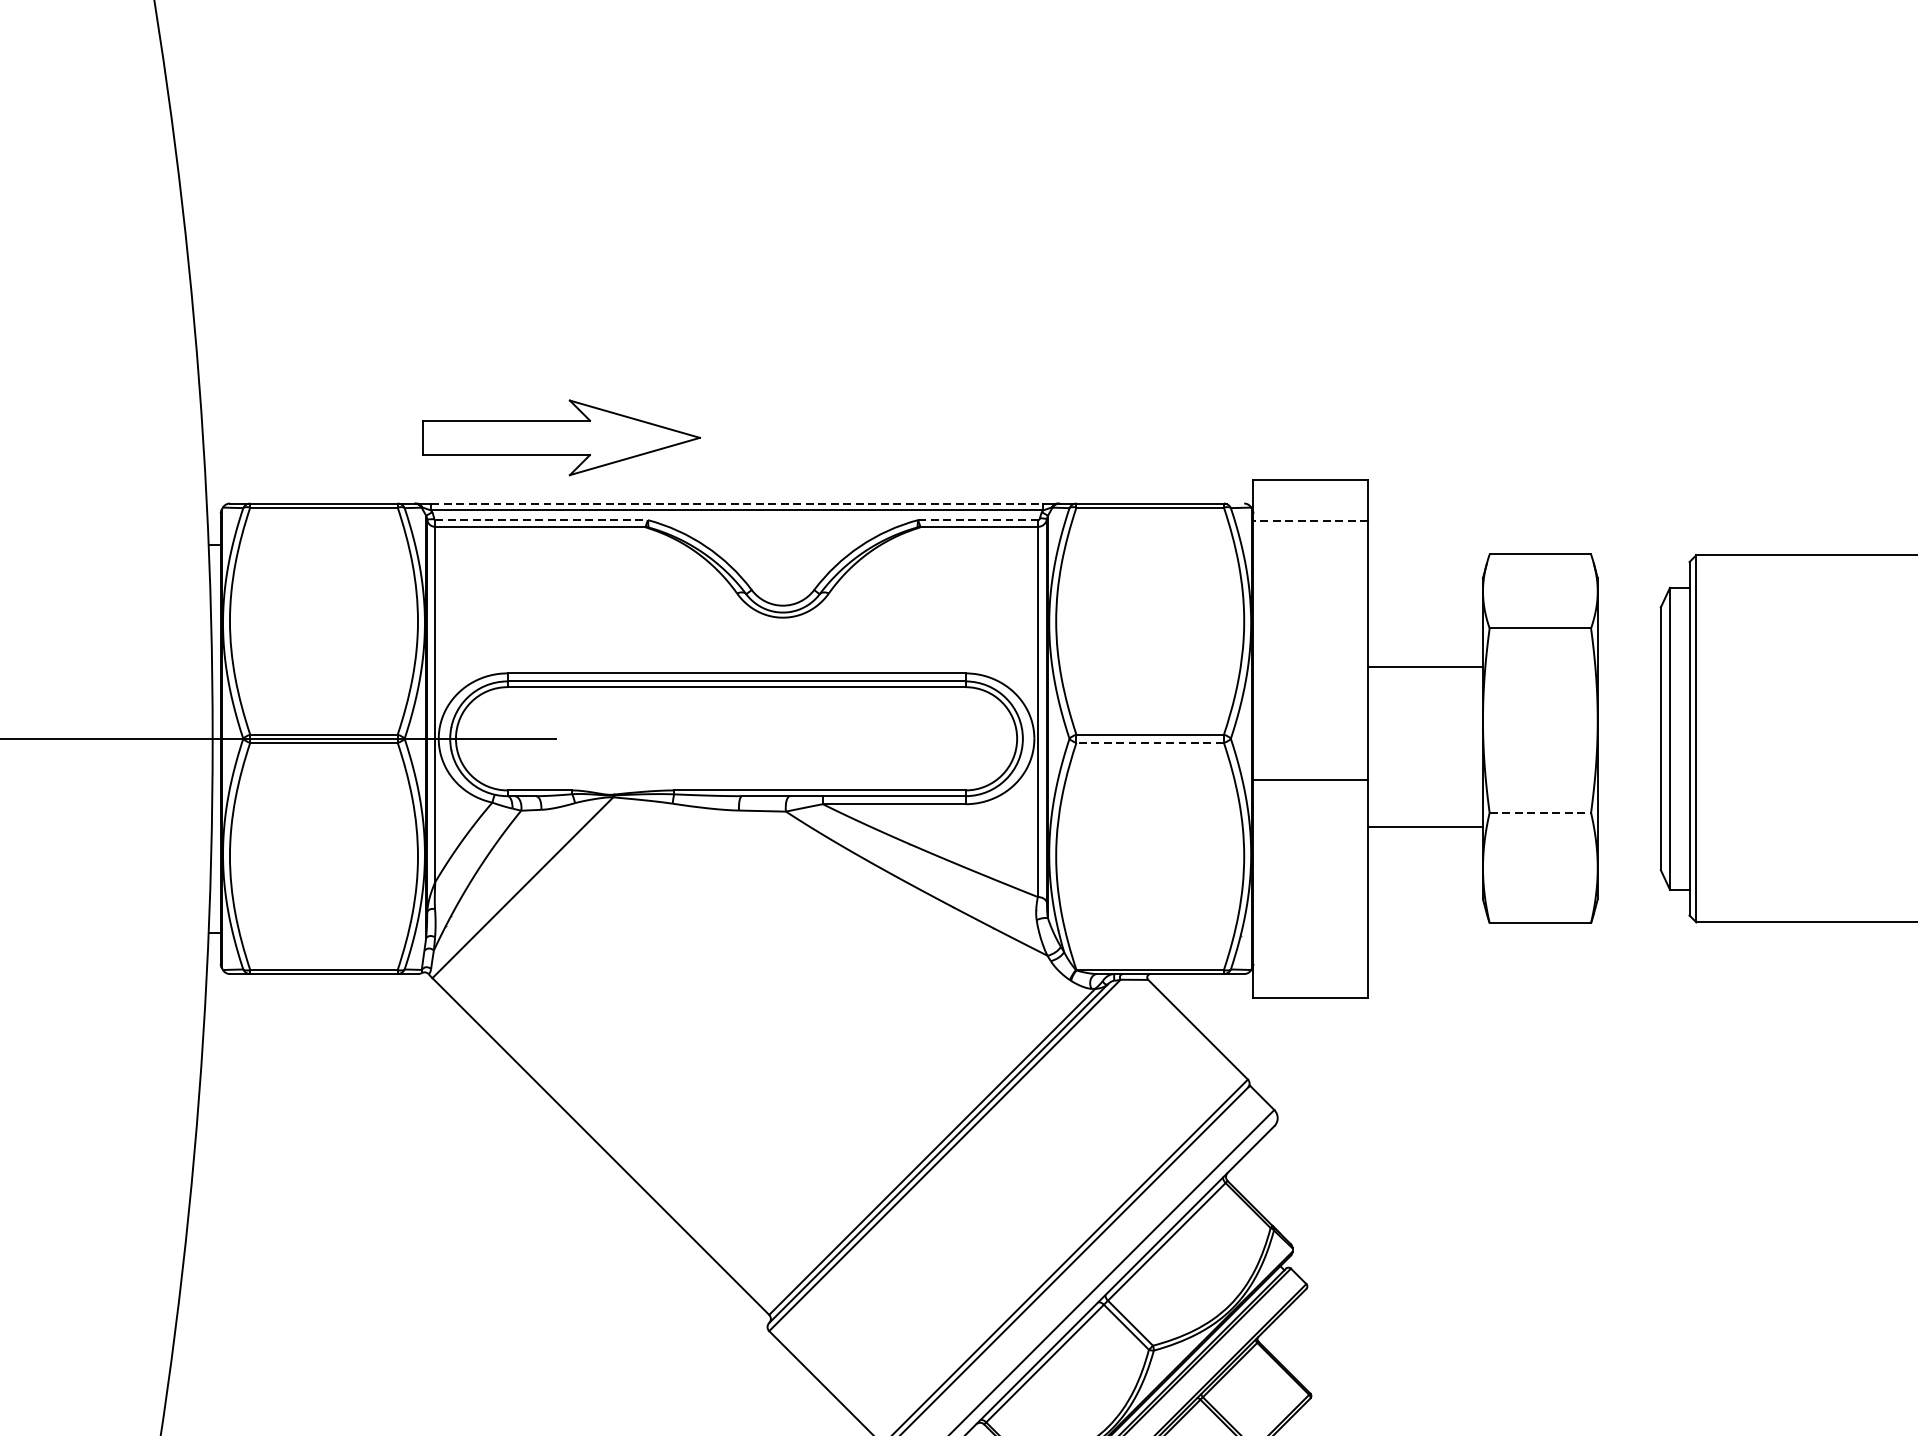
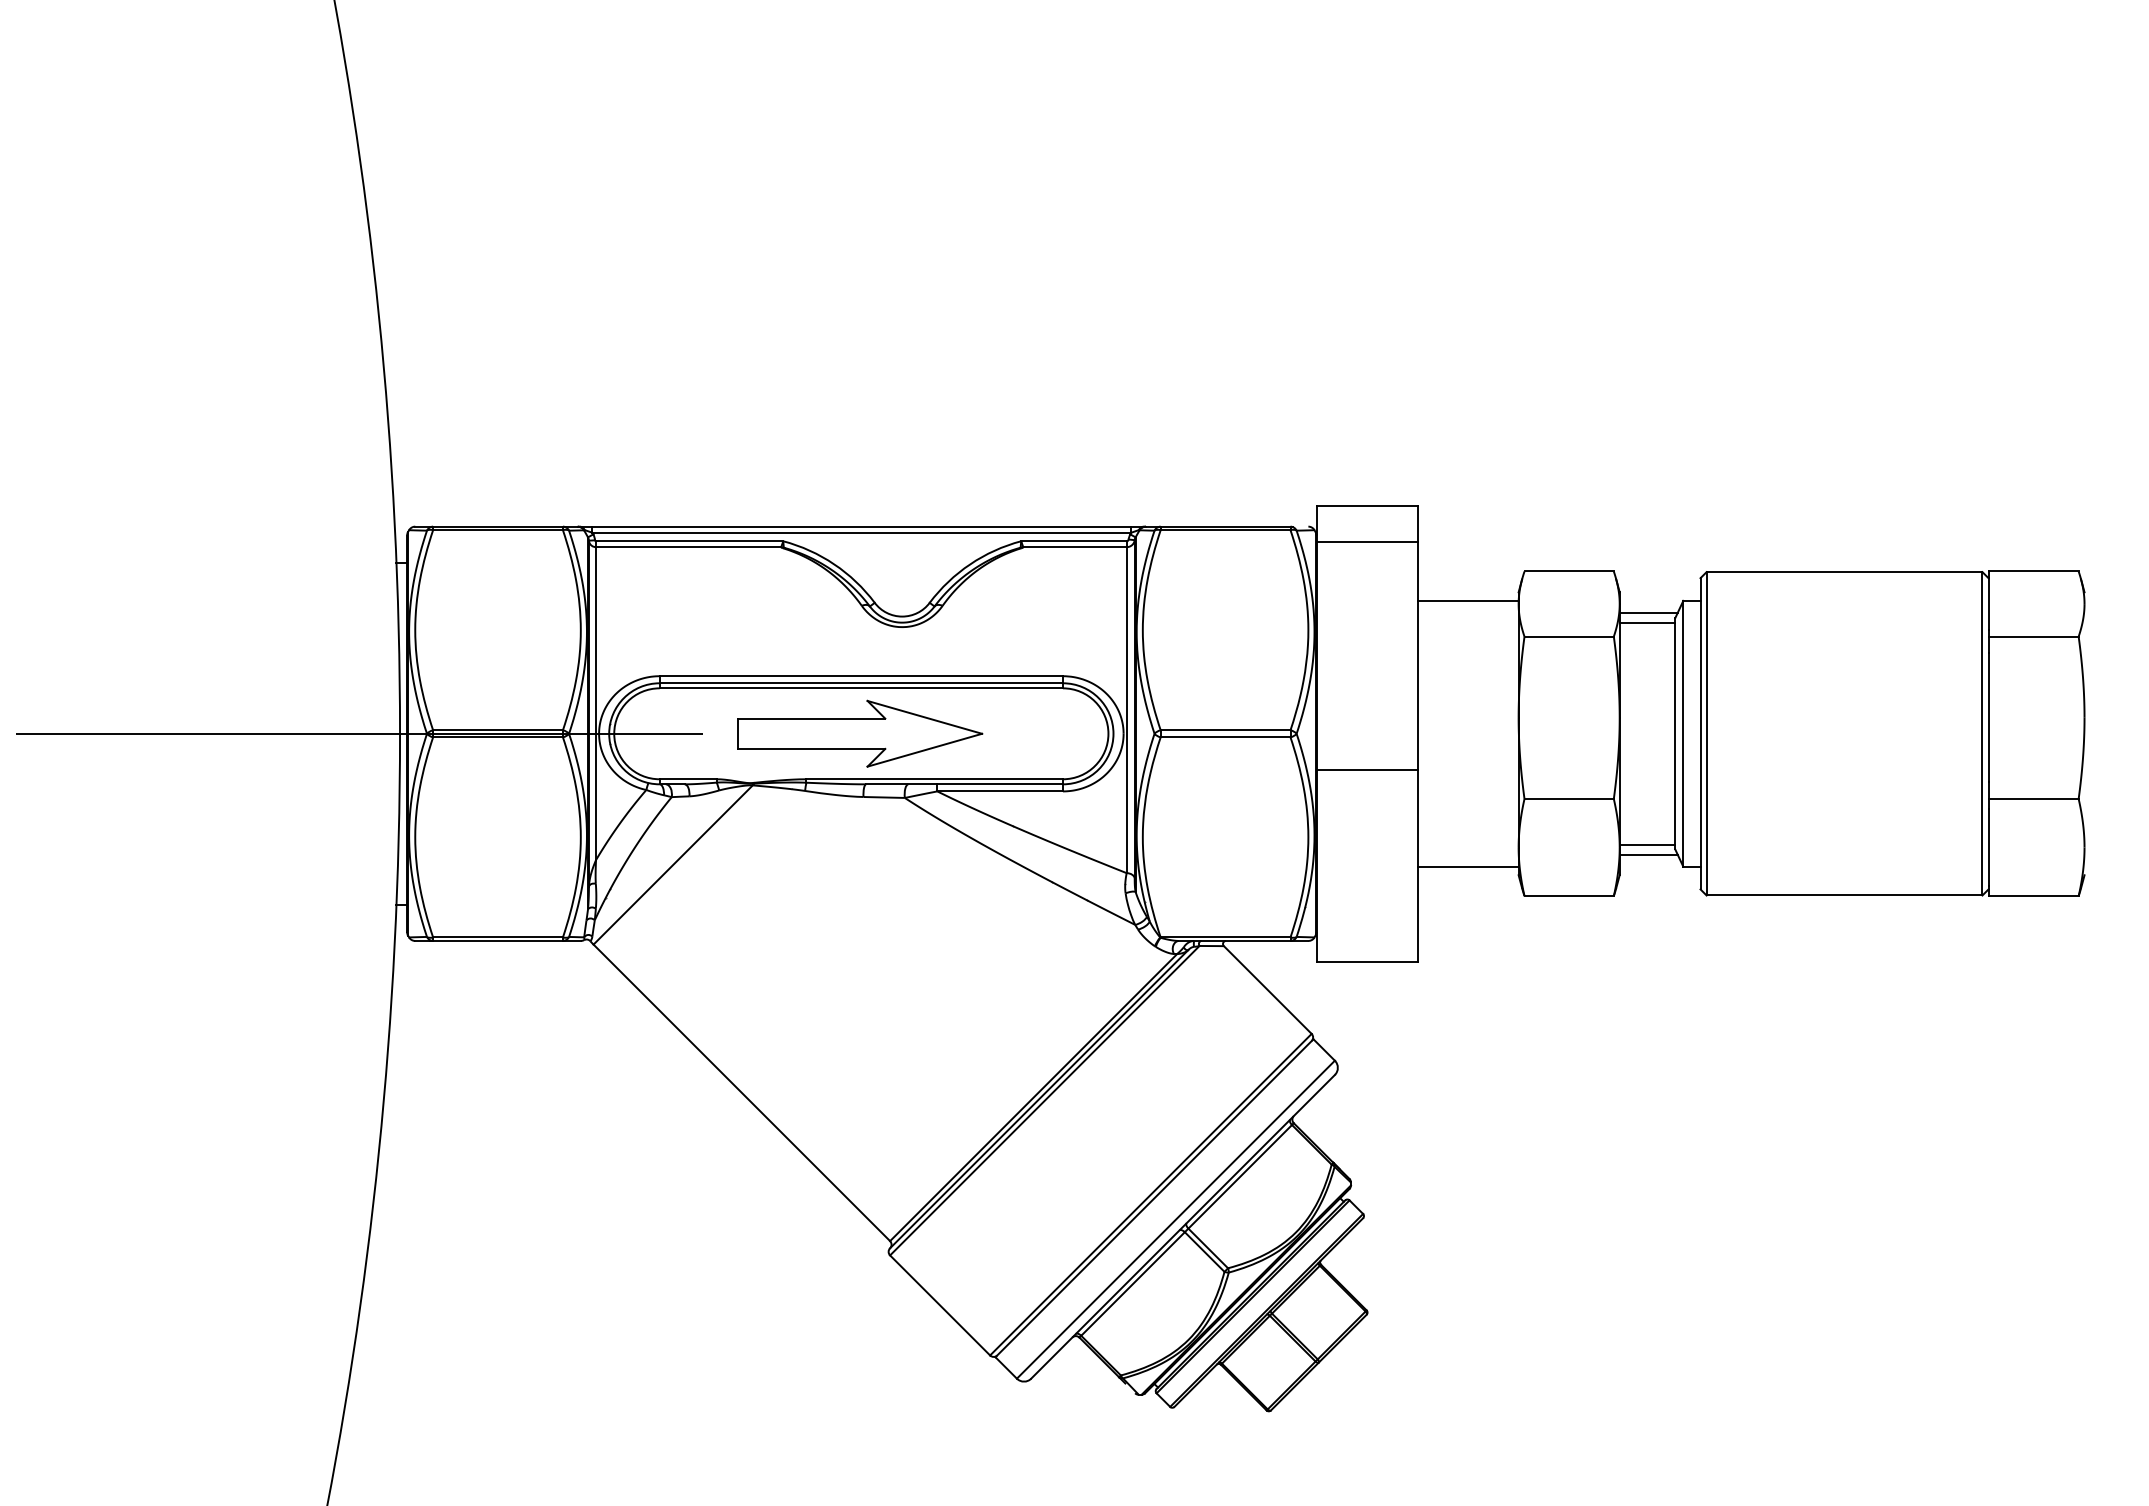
part: (561, 437) -> (860, 733), moved
line: (737, 503) -> (862, 526), dashed -> solid
line: (541, 520) -> (689, 541), dashed -> solid
line: (977, 520) -> (1073, 541), dashed -> solid
line: (1311, 521) -> (1367, 542), dashed -> solid
line: (1630, 601) -> (1648, 612), added
line: (1629, 612) -> (1647, 622), added
line: (1424, 666) -> (1467, 600), moved
line: (1150, 742) -> (1225, 737), dashed -> solid
line: (1540, 812) -> (1569, 798), dashed -> solid
line: (1424, 827) -> (1467, 866), moved
line: (1629, 864) -> (1647, 844), added
line: (1630, 876) -> (1648, 855), added

